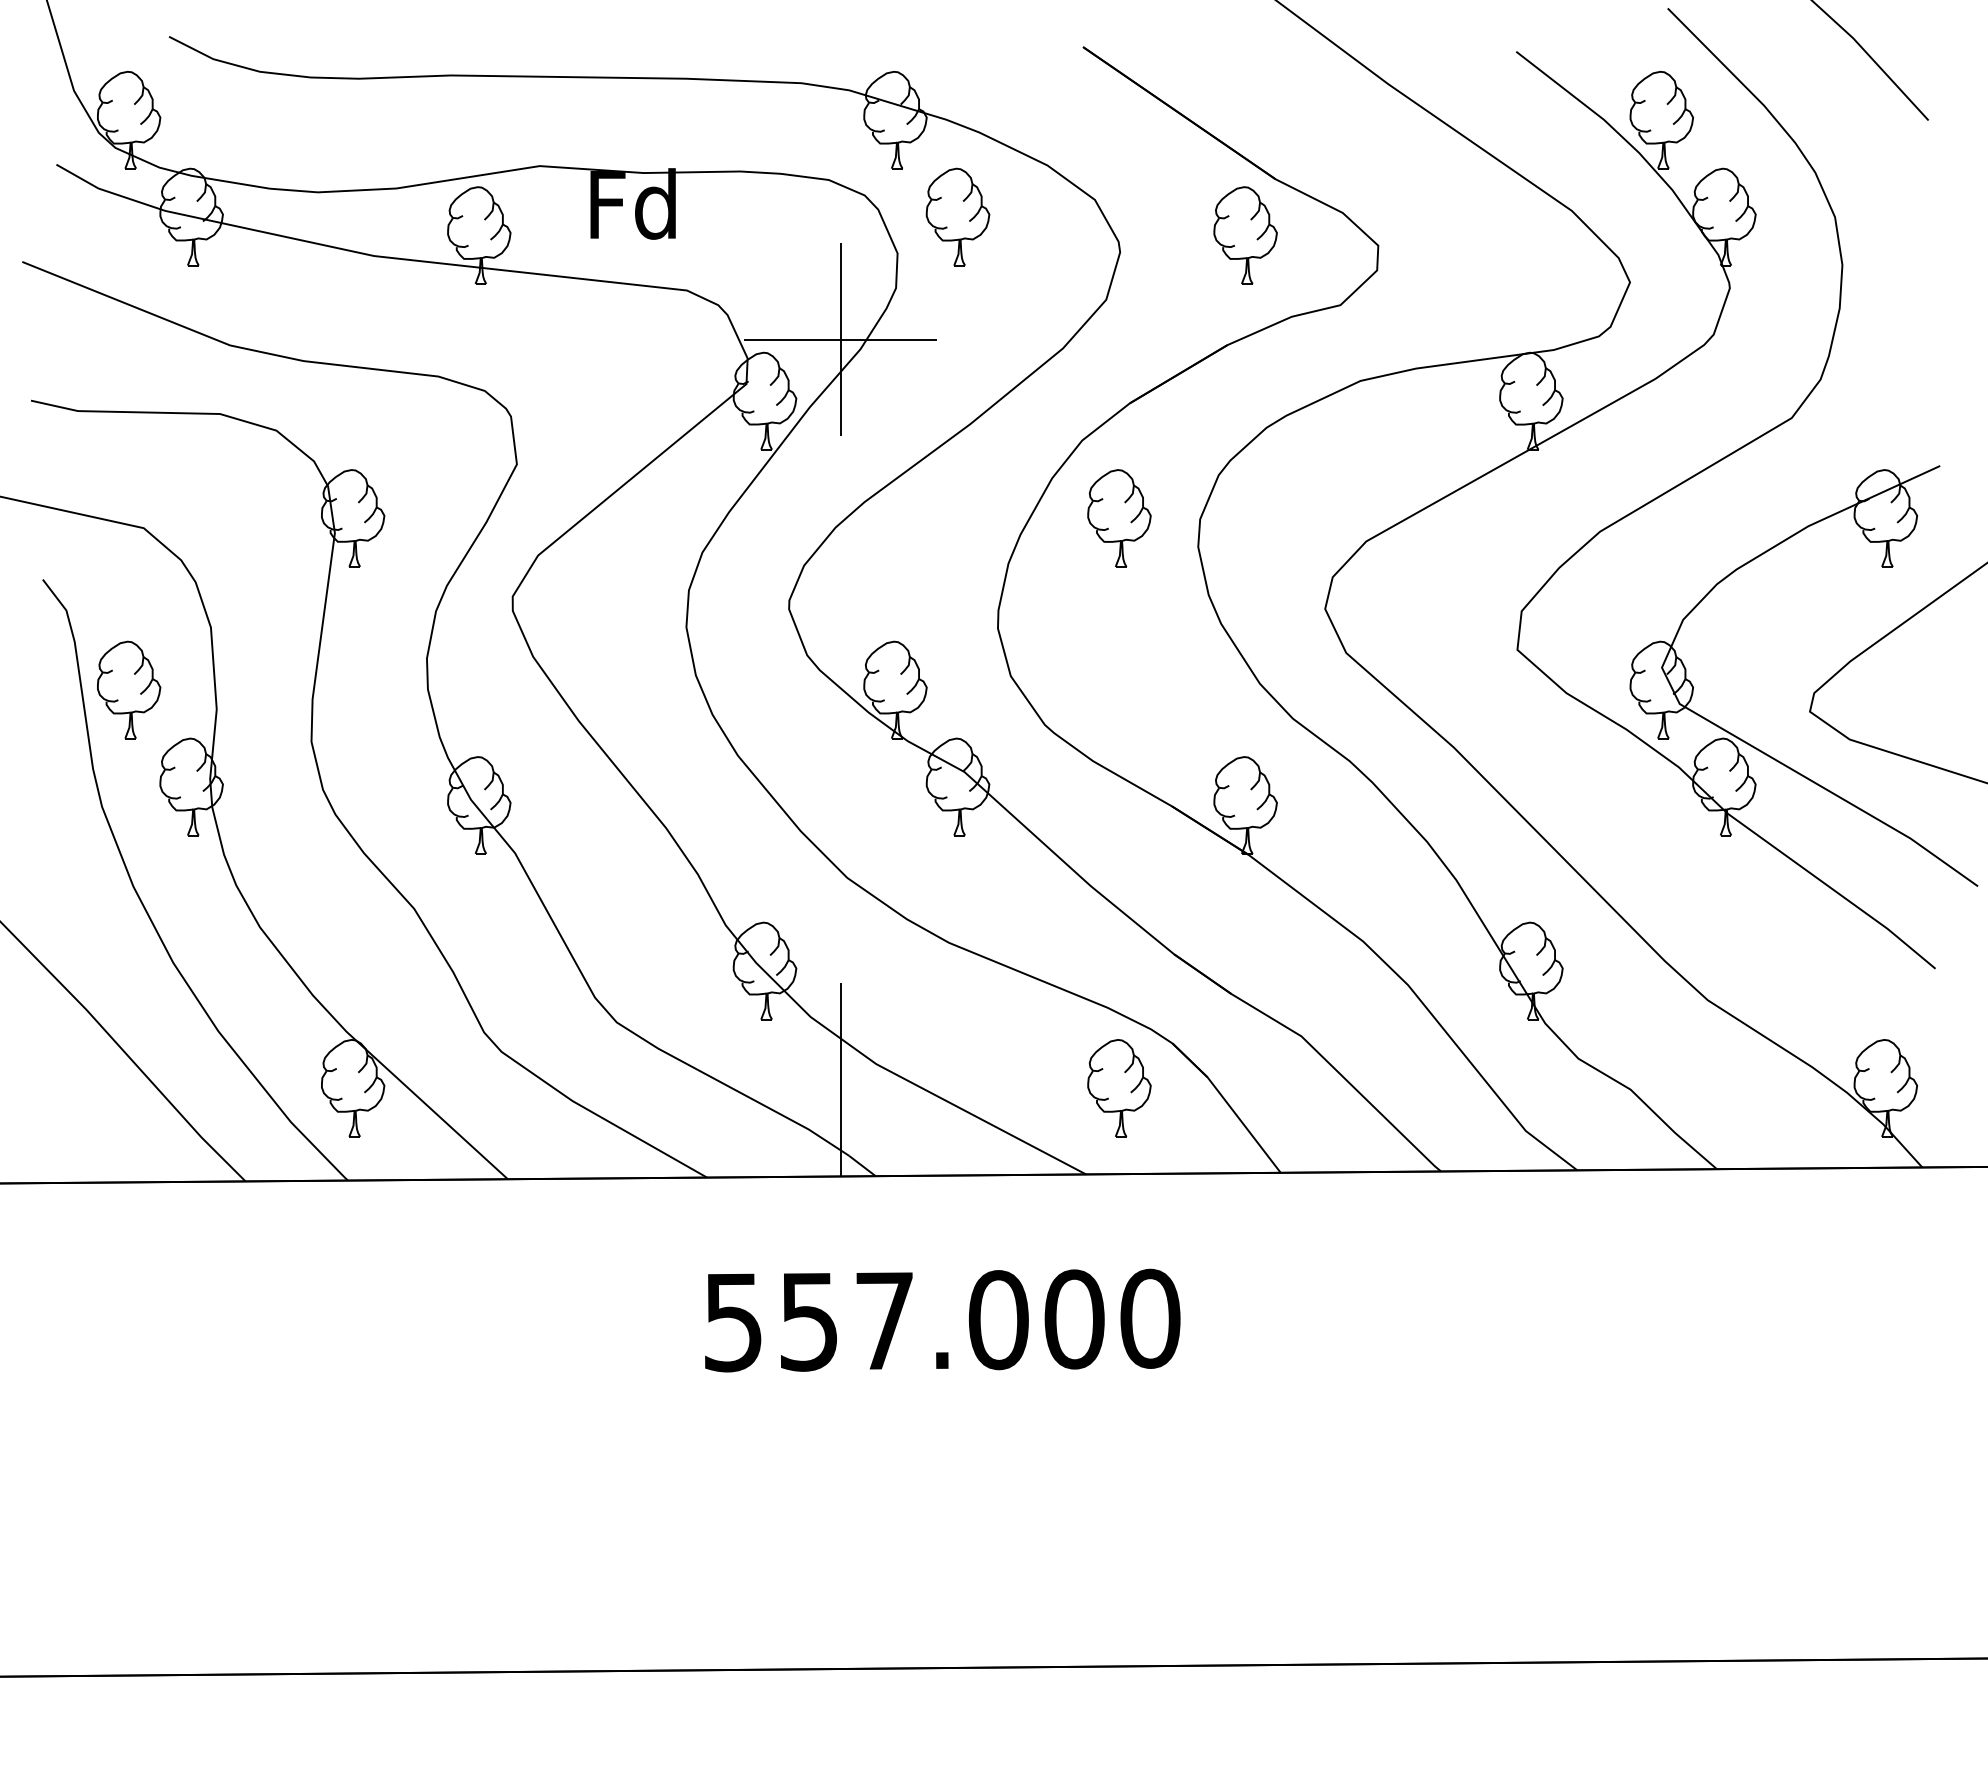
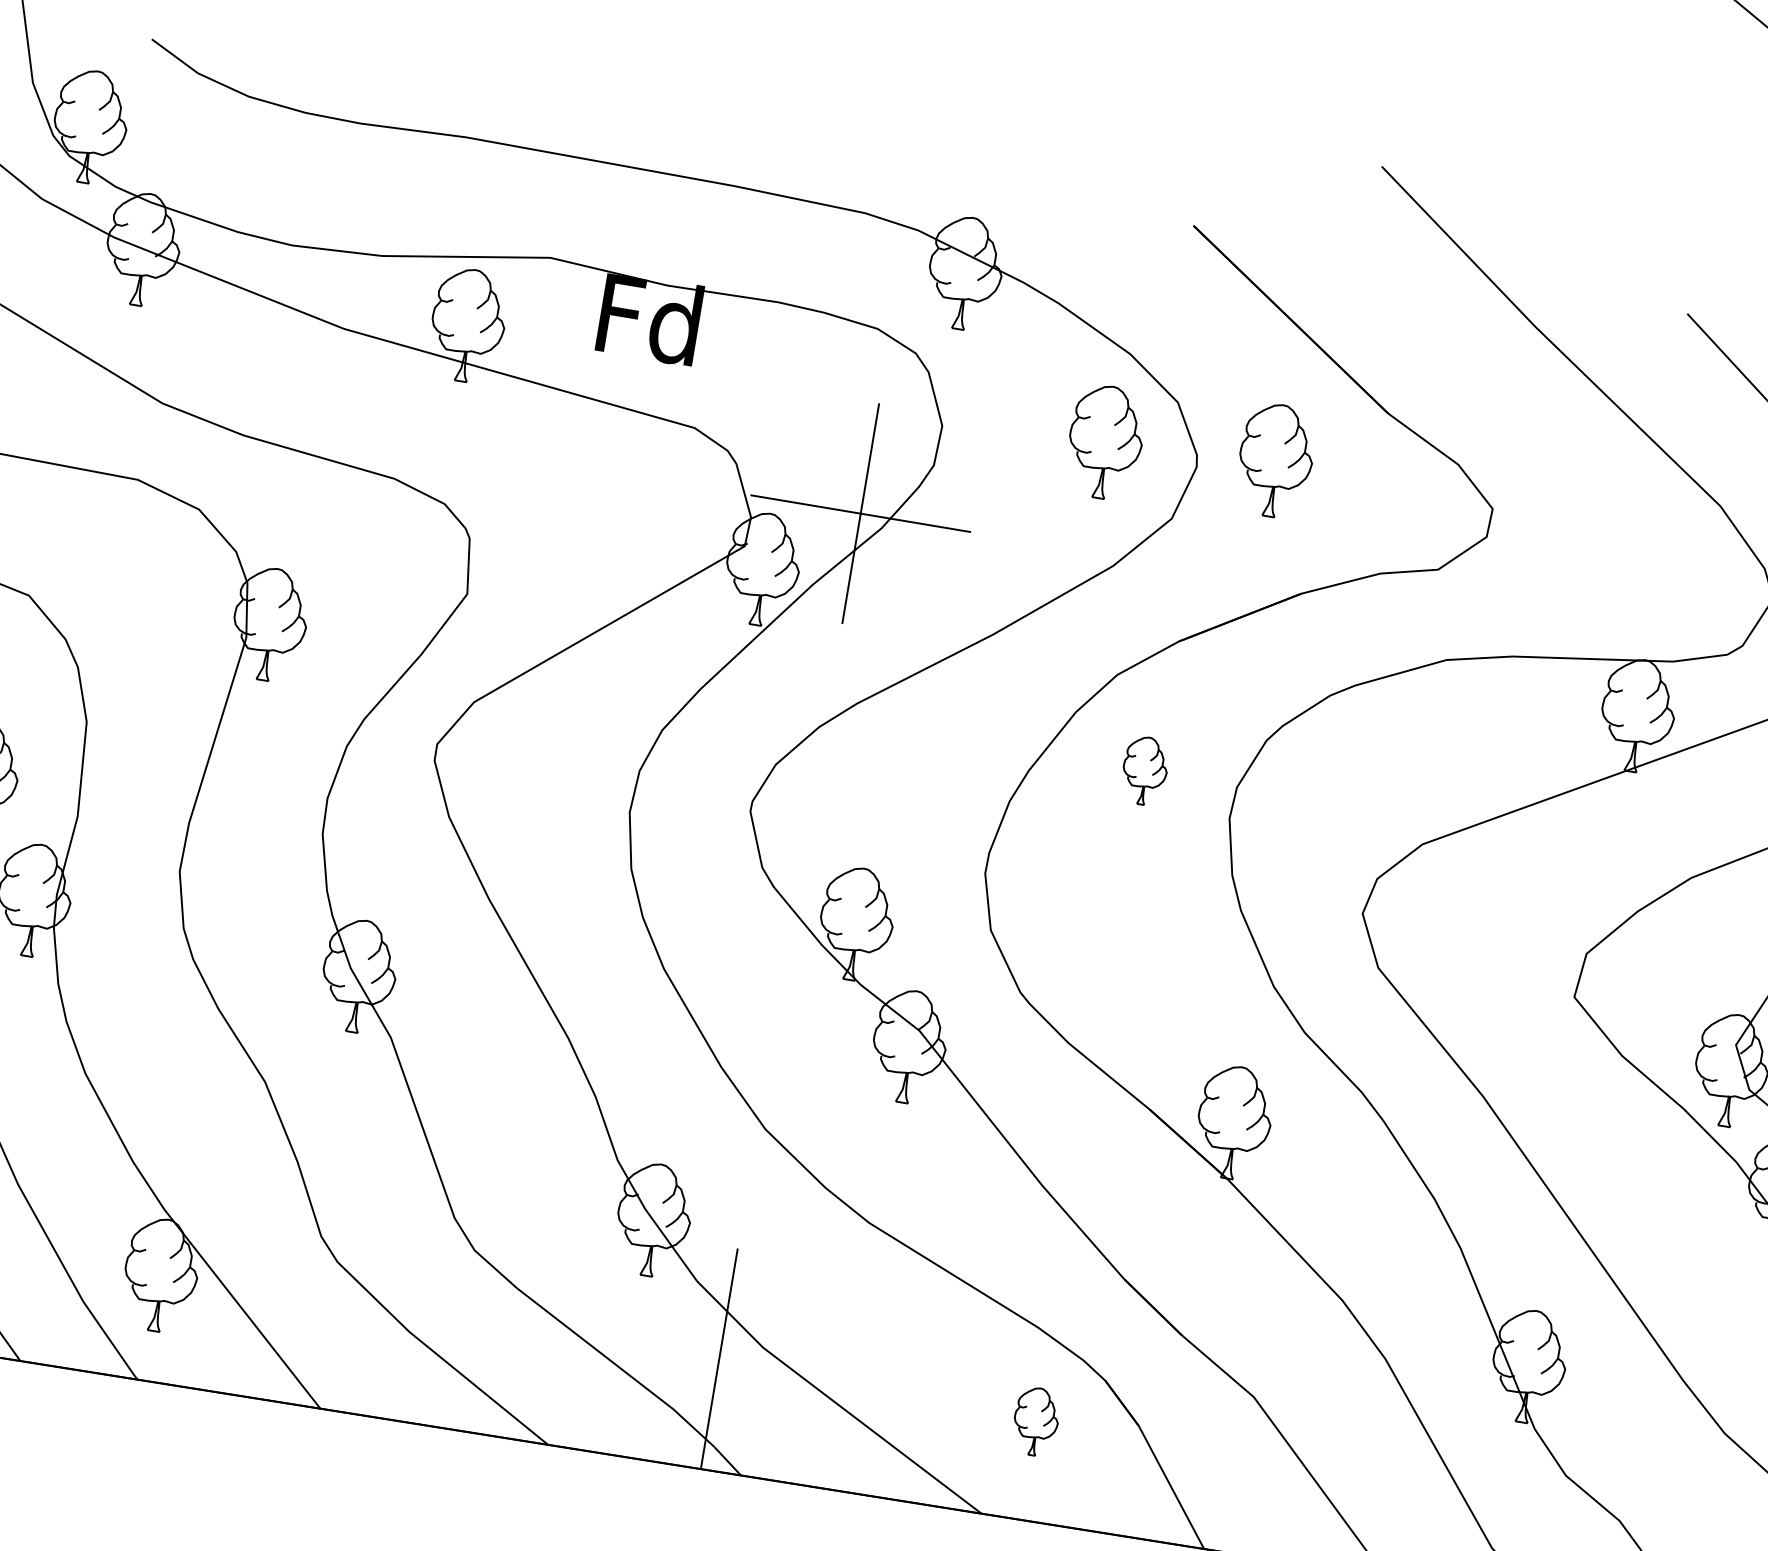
part: (957, 216) -> (1105, 441), moved
part: (1245, 235) -> (1275, 460), moved
part: (1119, 518) -> (1145, 771), size x0.6
part: (1119, 1088) -> (1036, 1421), size x0.6

